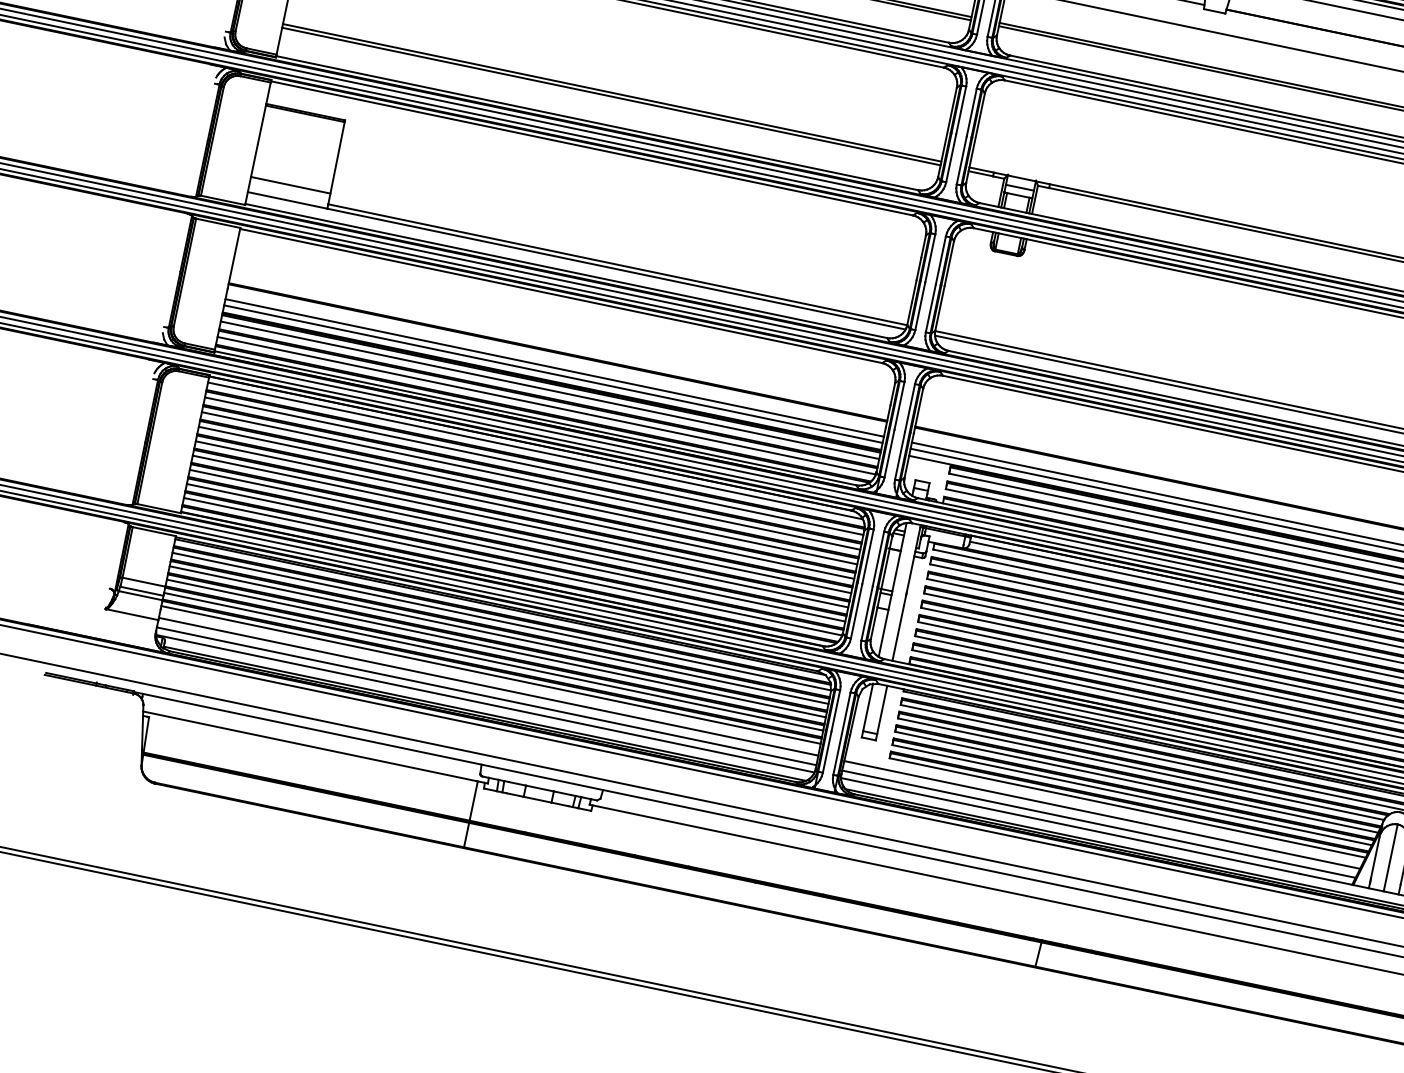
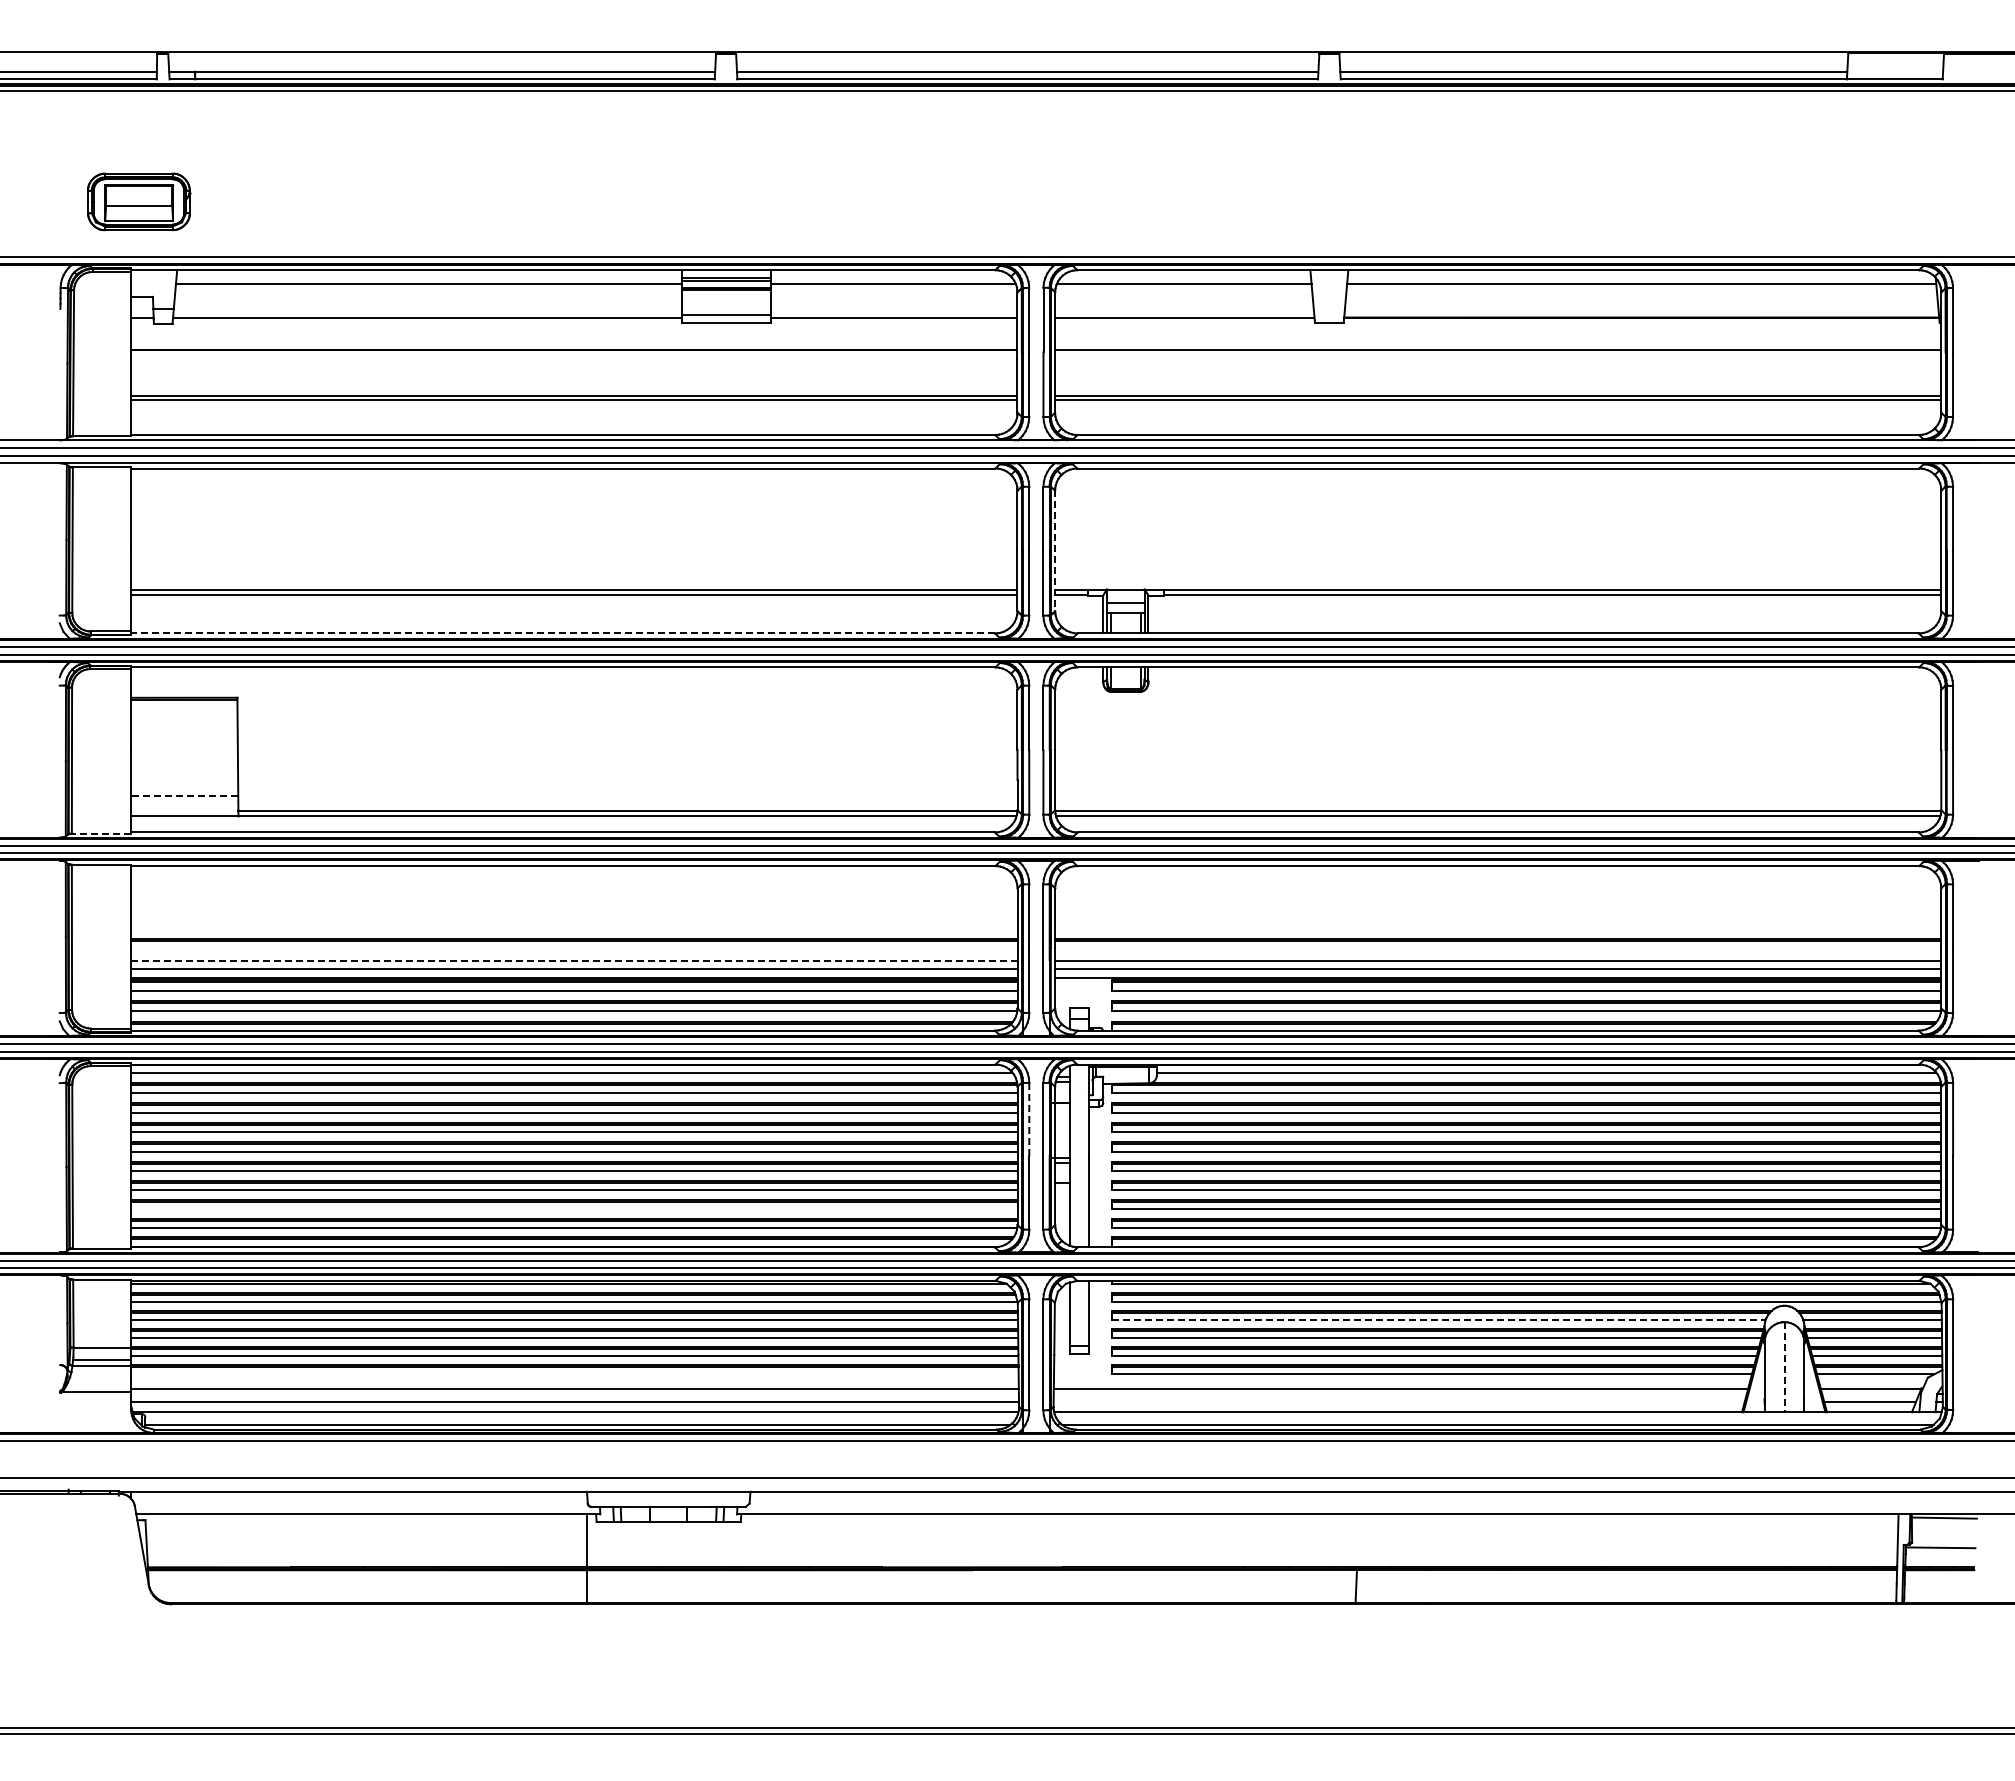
line: (597, 123) -> (563, 633), solid -> dashed
line: (975, 137) -> (1055, 550), solid -> dashed
line: (290, 185) -> (184, 796), solid -> dashed
line: (223, 200) -> (101, 833), solid -> dashed
line: (554, 367) -> (574, 960), solid -> dashed
line: (516, 552) -> (574, 1209), removed
line: (868, 556) -> (1029, 1119), solid -> dashed
line: (490, 674) -> (574, 1373), removed
line: (1141, 769) -> (1439, 1320), solid -> dashed
line: (1098, 824) -> (1398, 1402), removed
line: (1390, 858) -> (1784, 1367), solid -> dashed

